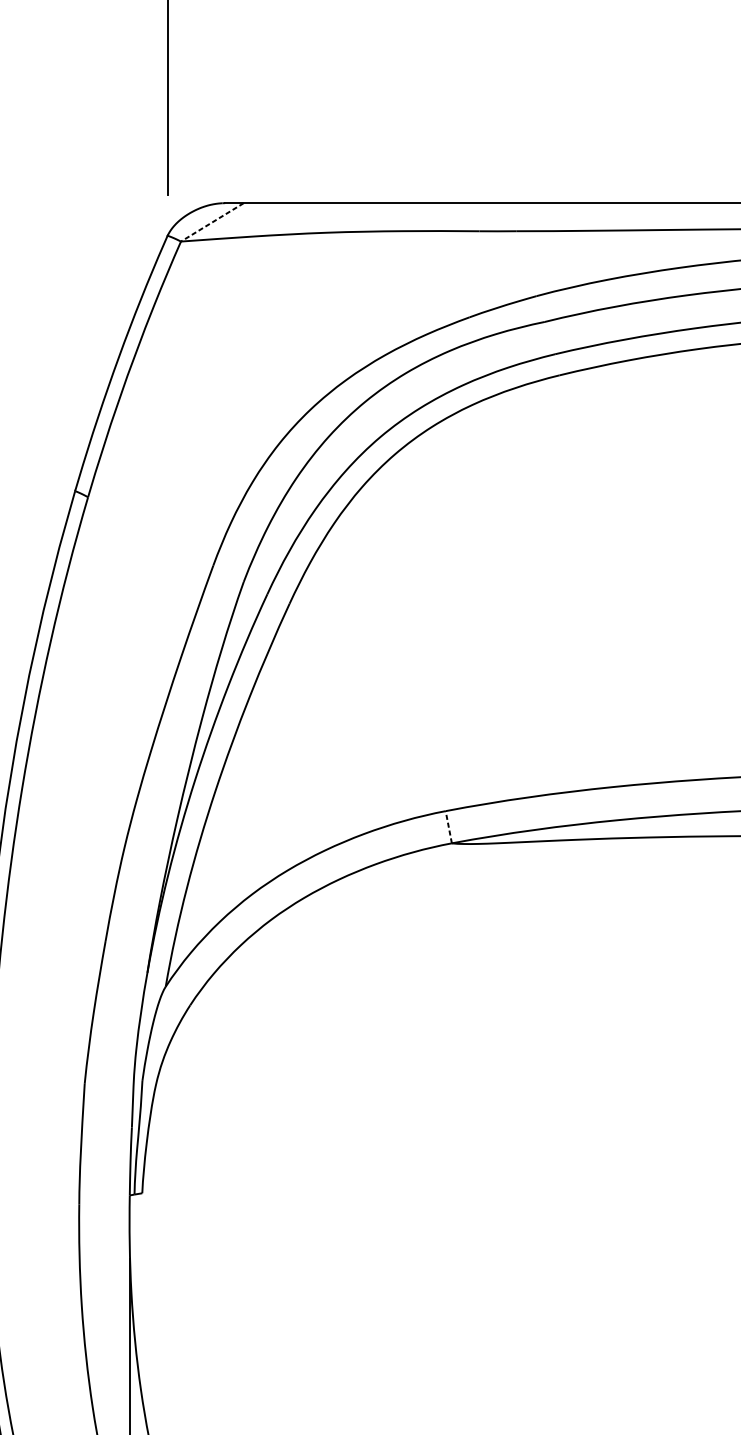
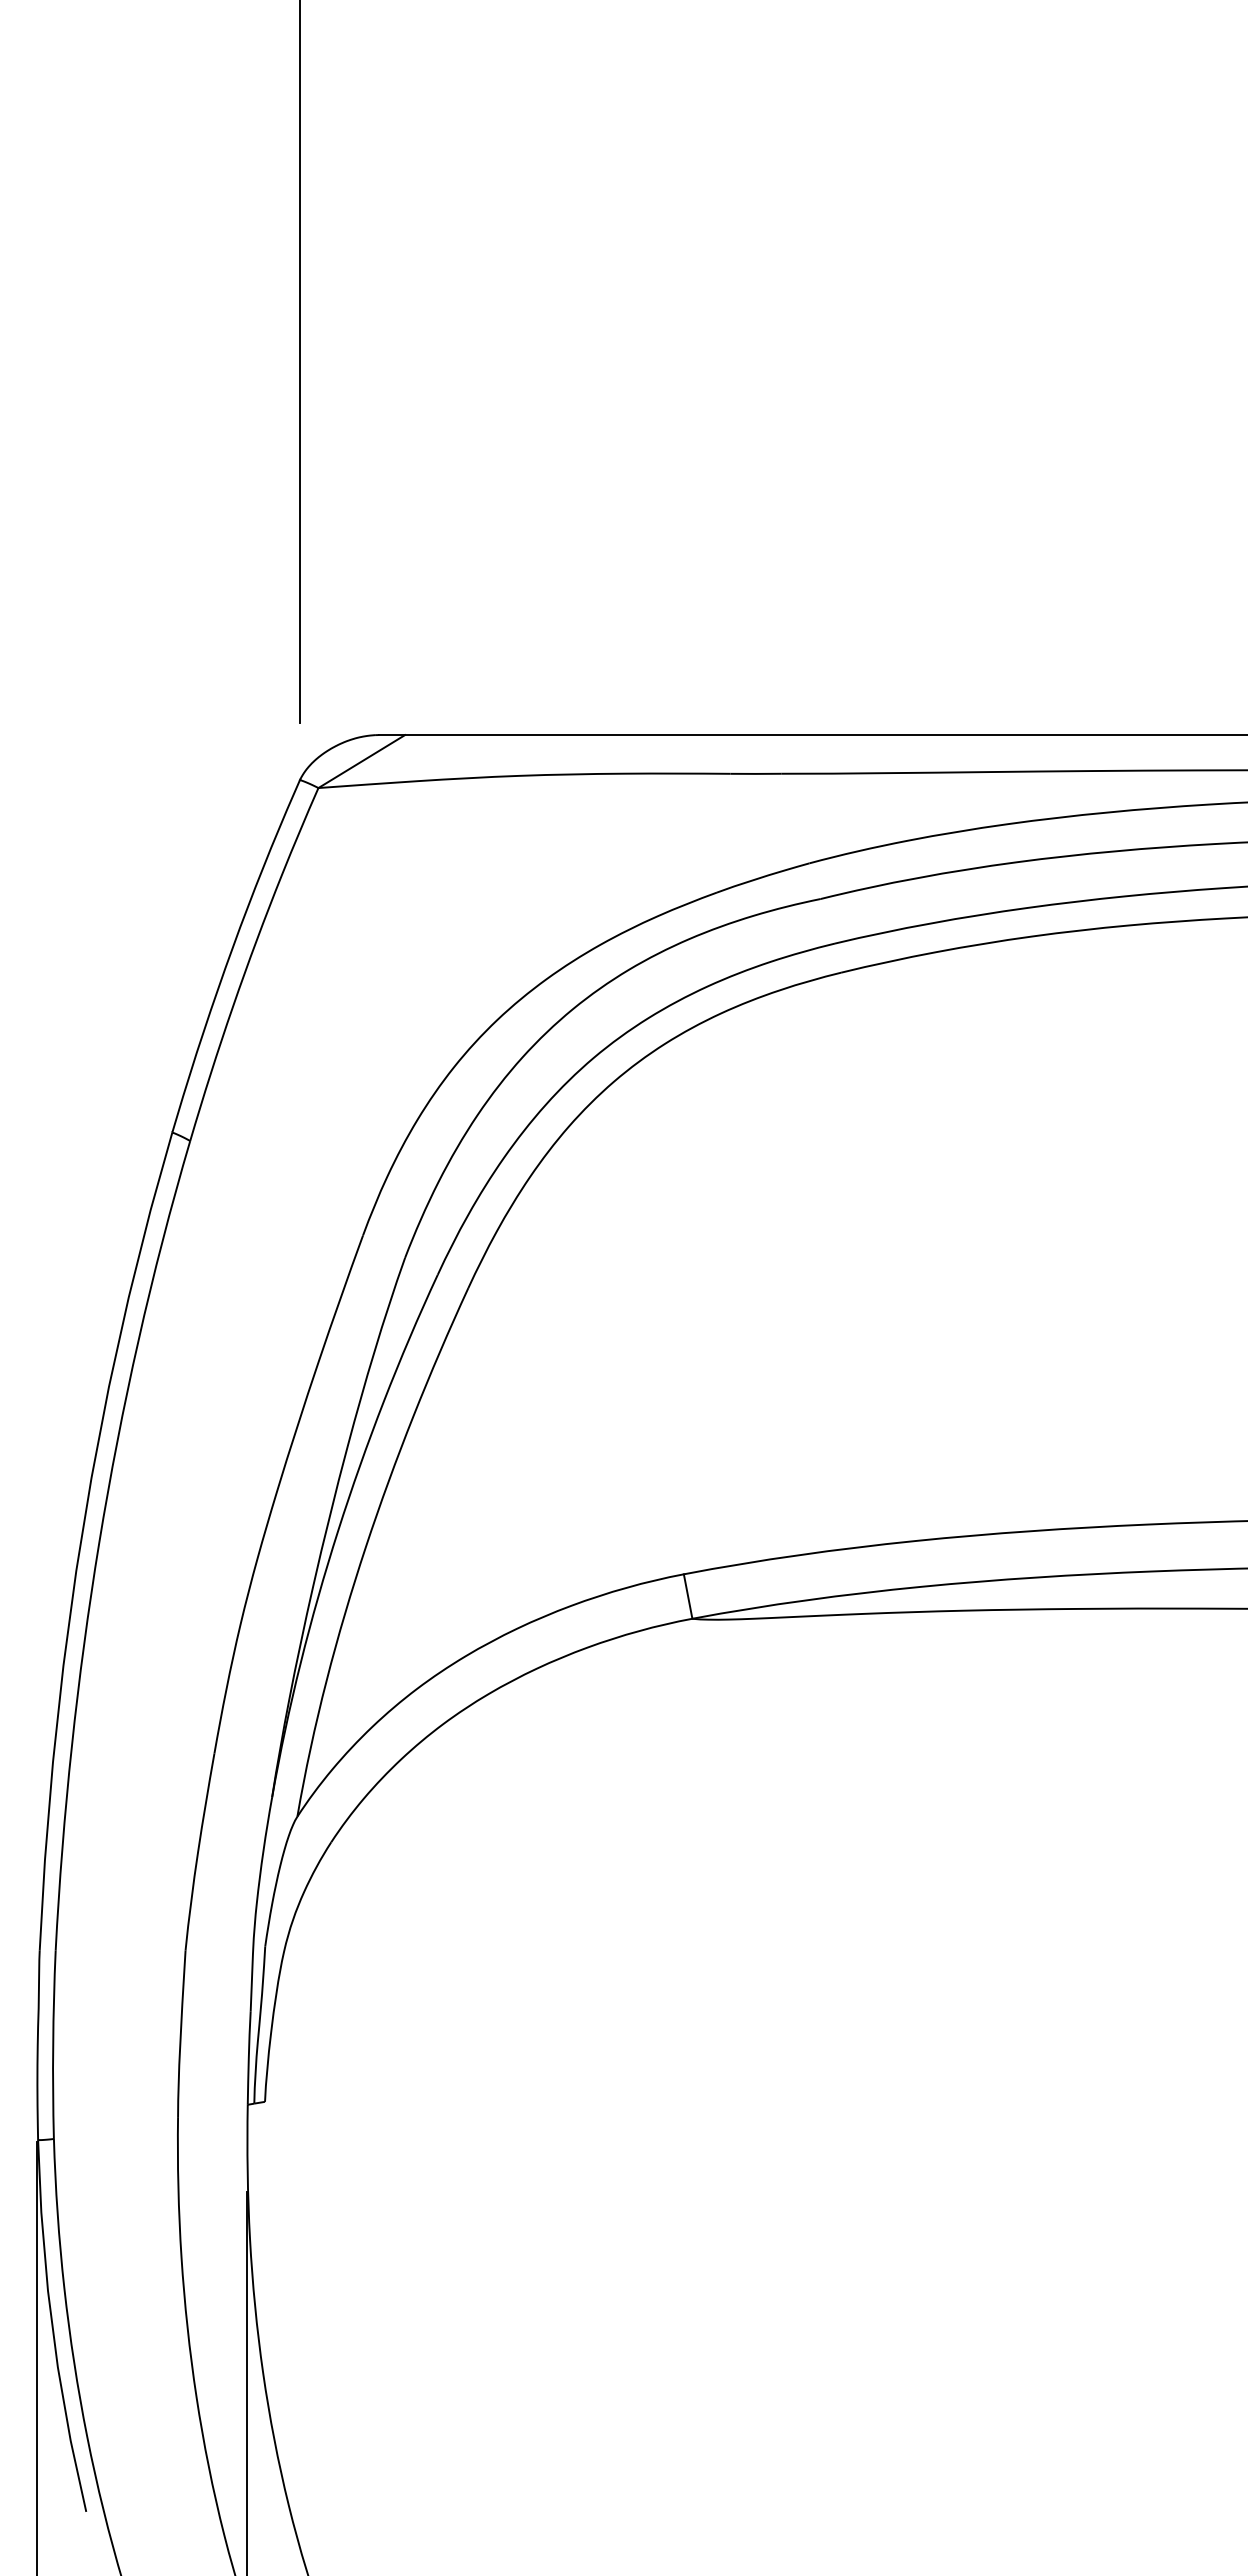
line: (212, 222) -> (361, 761), dashed -> solid
line: (449, 827) -> (688, 1596), dashed -> solid

